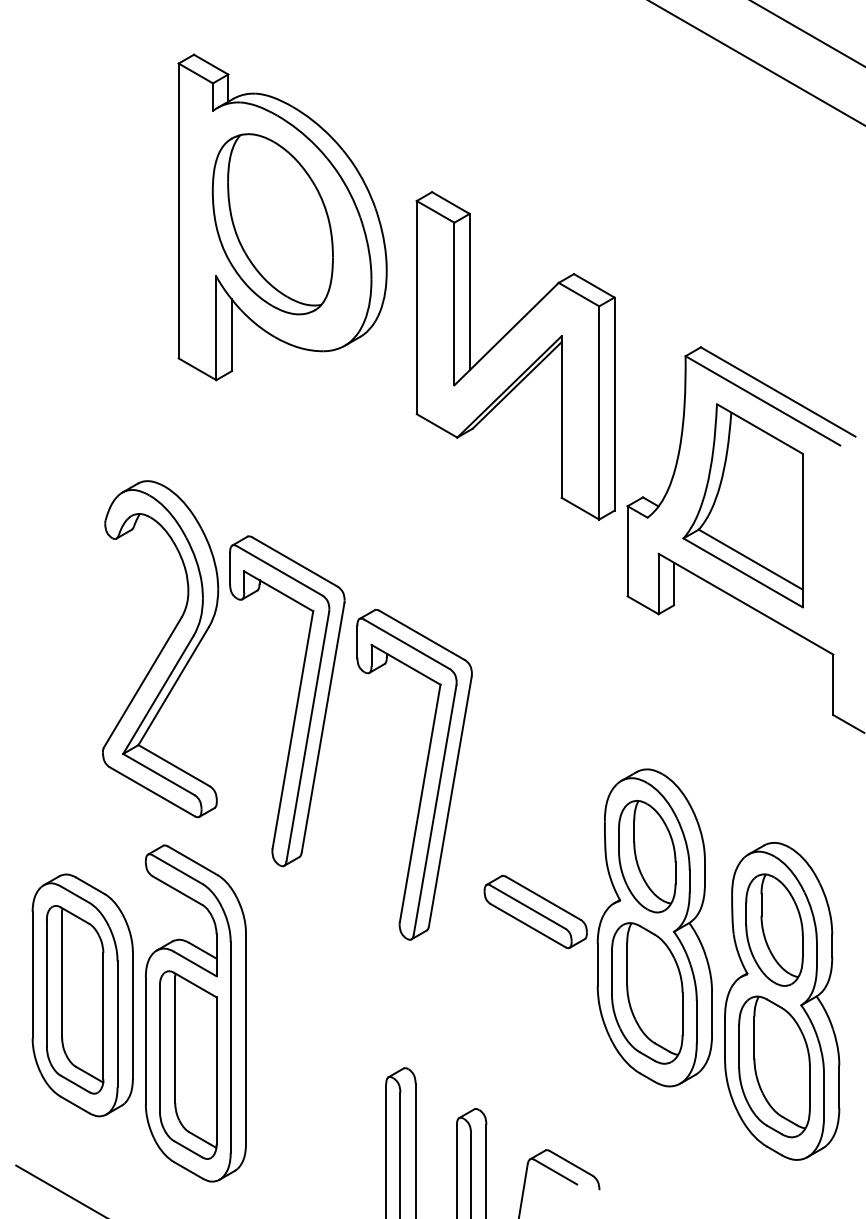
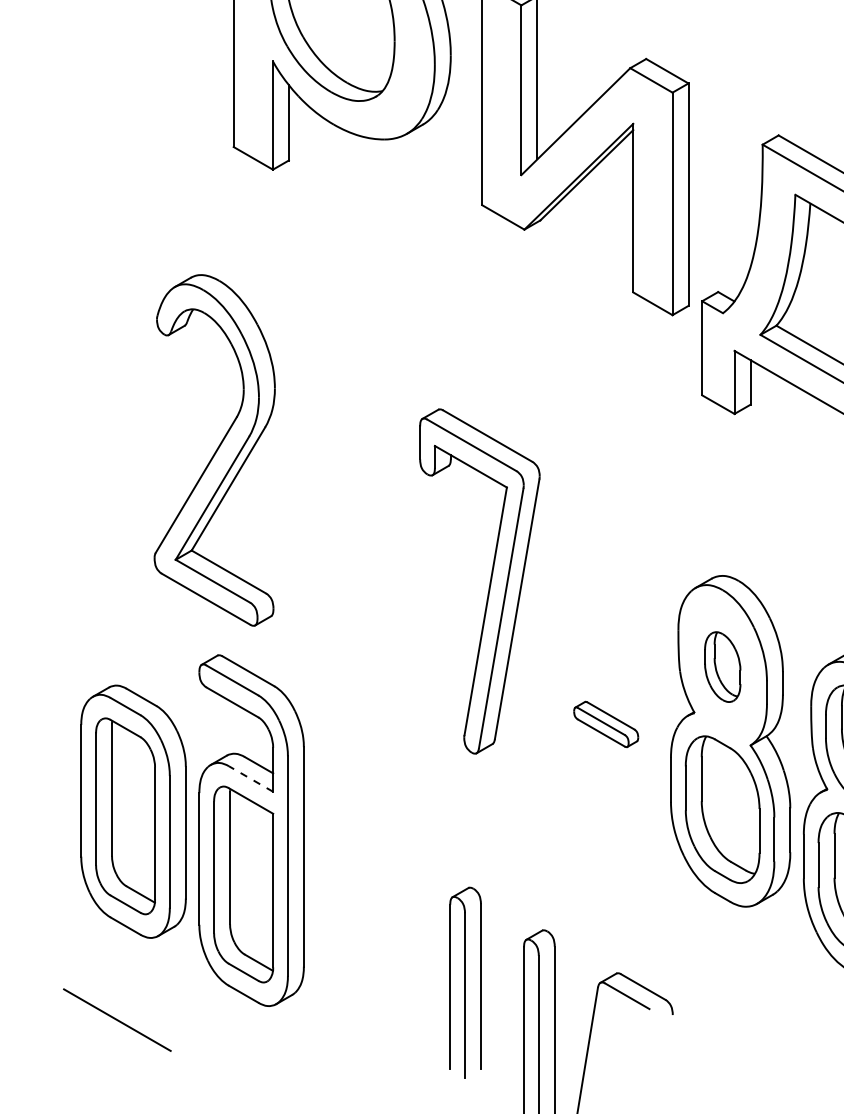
part: (296, 701) -> (356, 505), removed
part: (647, 856) -> (722, 666), size x0.6
part: (535, 911) -> (606, 724), size x0.6
line: (194, 963) -> (250, 778), solid -> dashed

